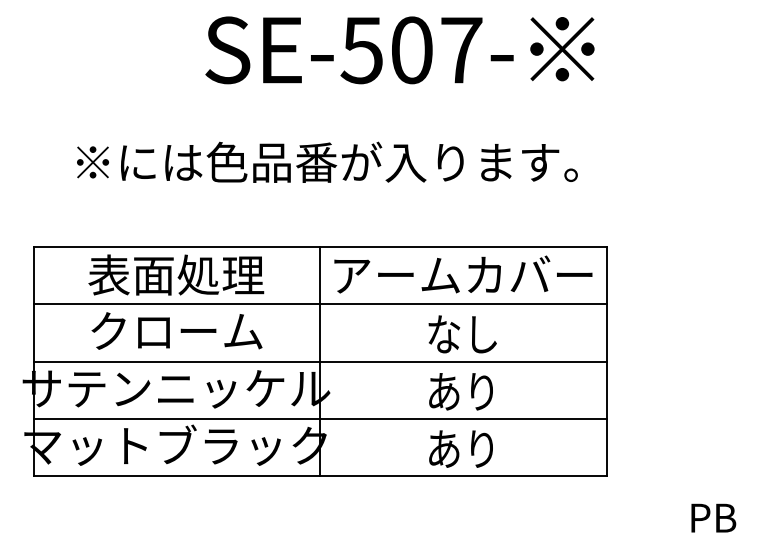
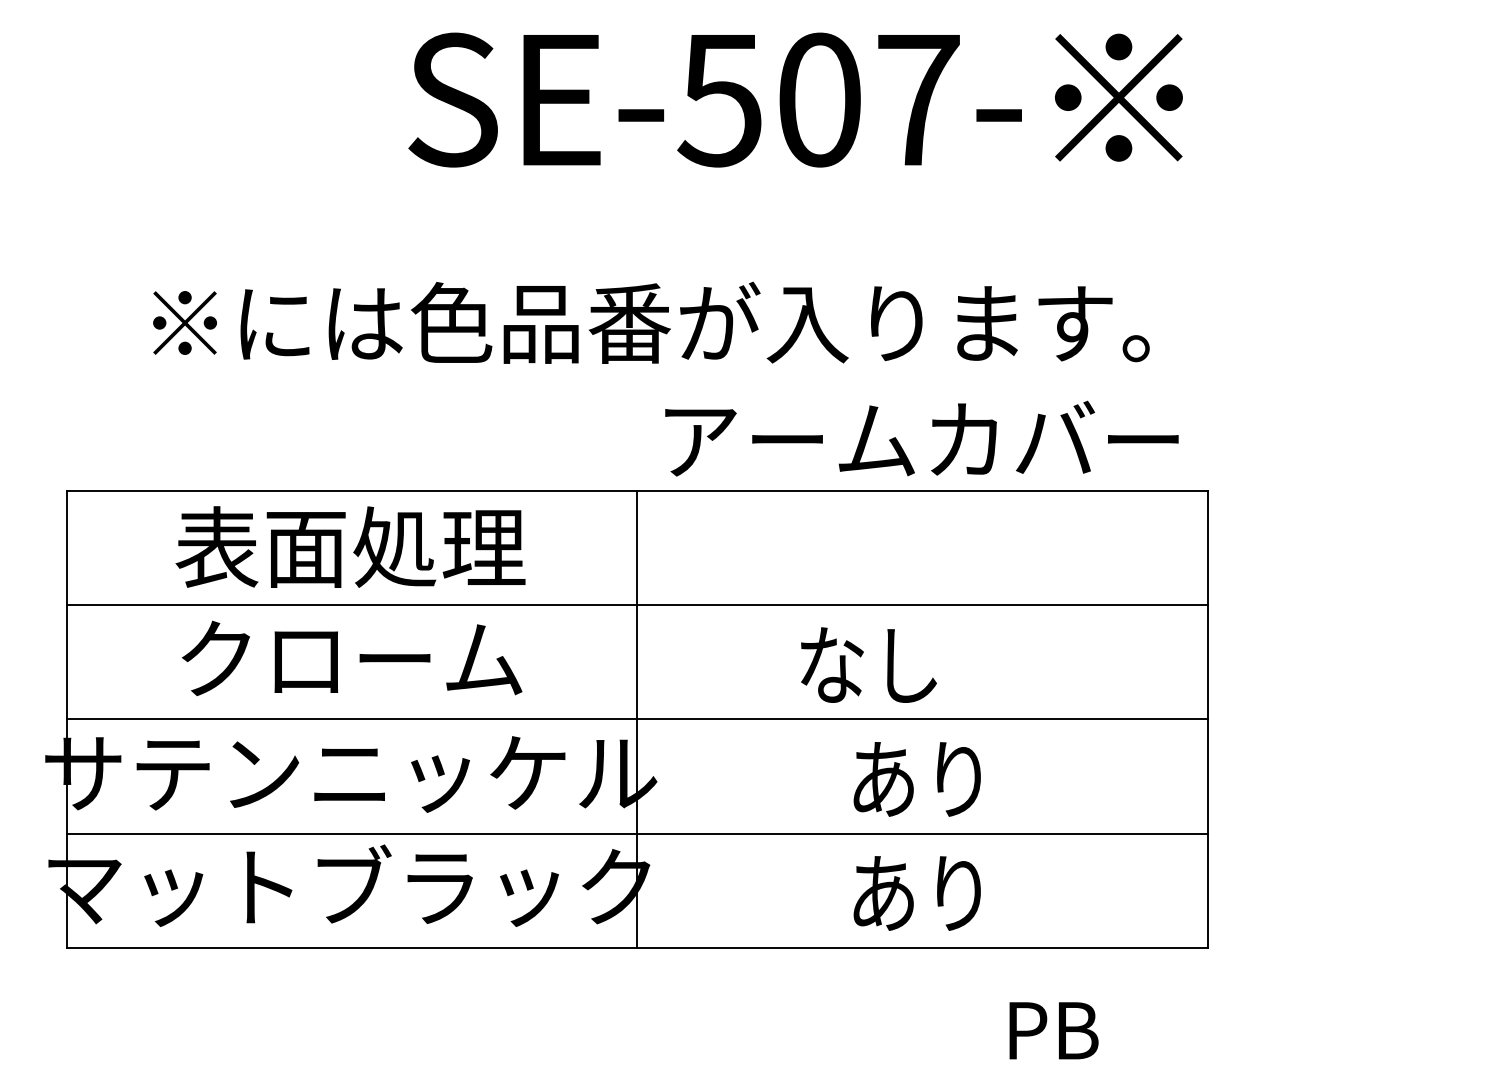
text: (463, 274) -> (922, 438), moved
text: (462, 334) -> (868, 665), moved
text: (713, 517) -> (1053, 1029), moved

